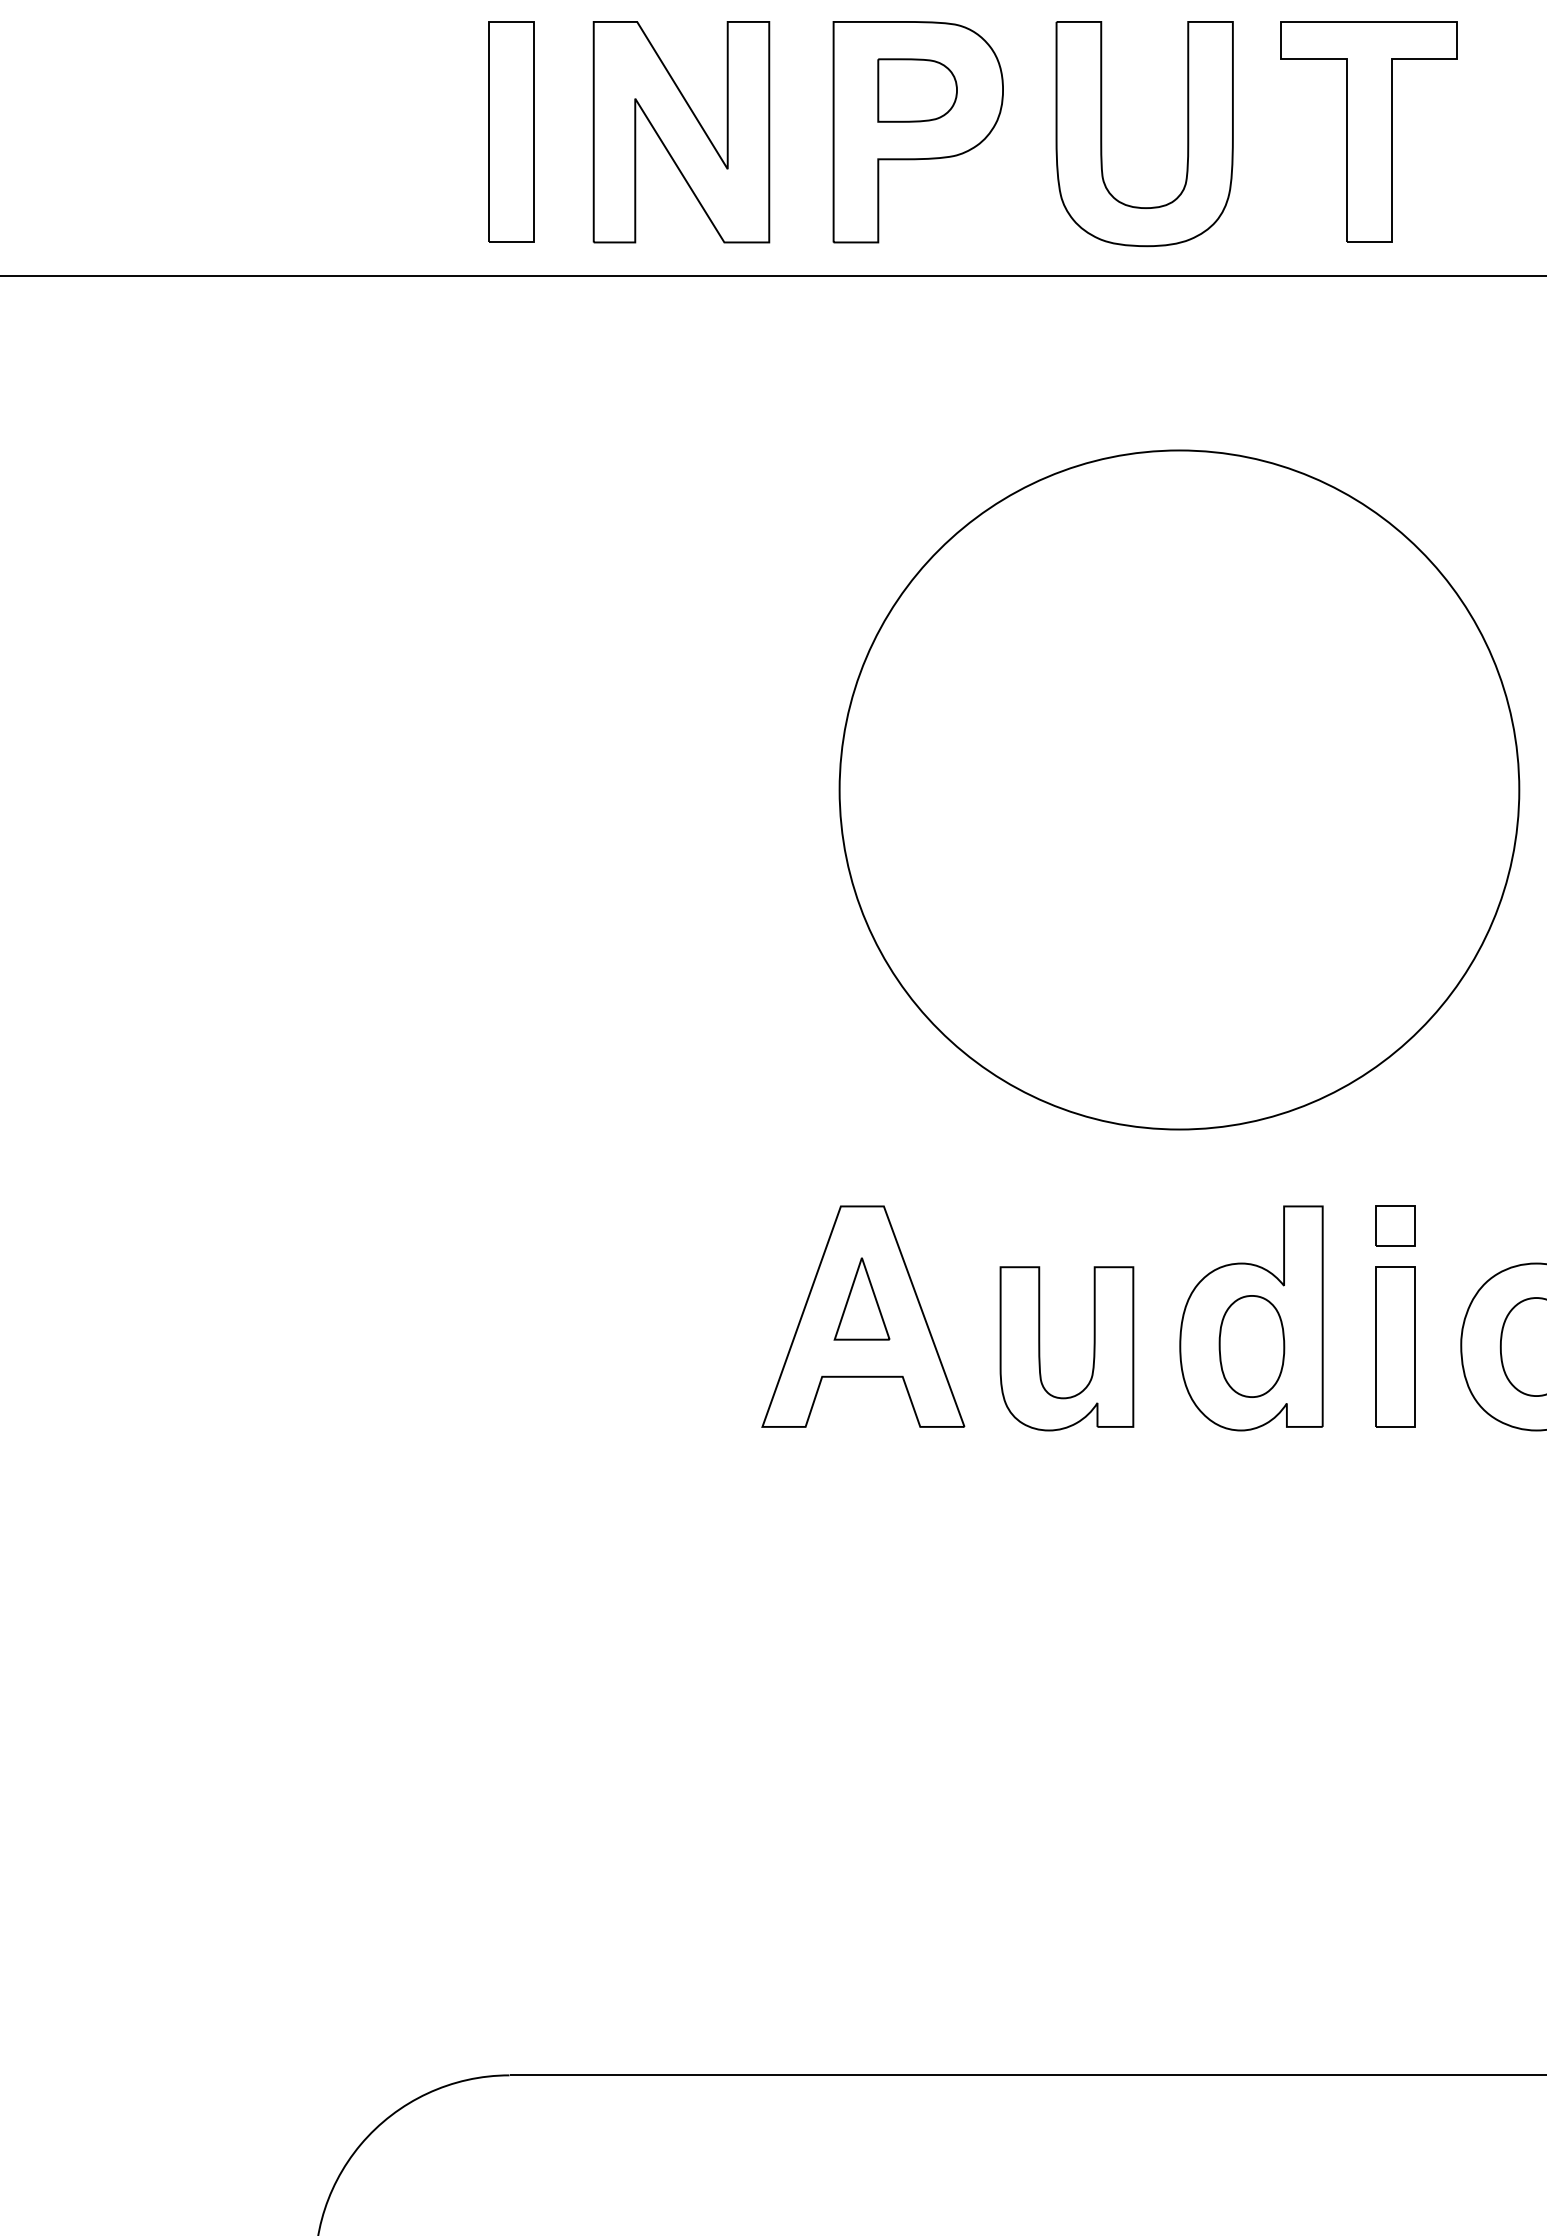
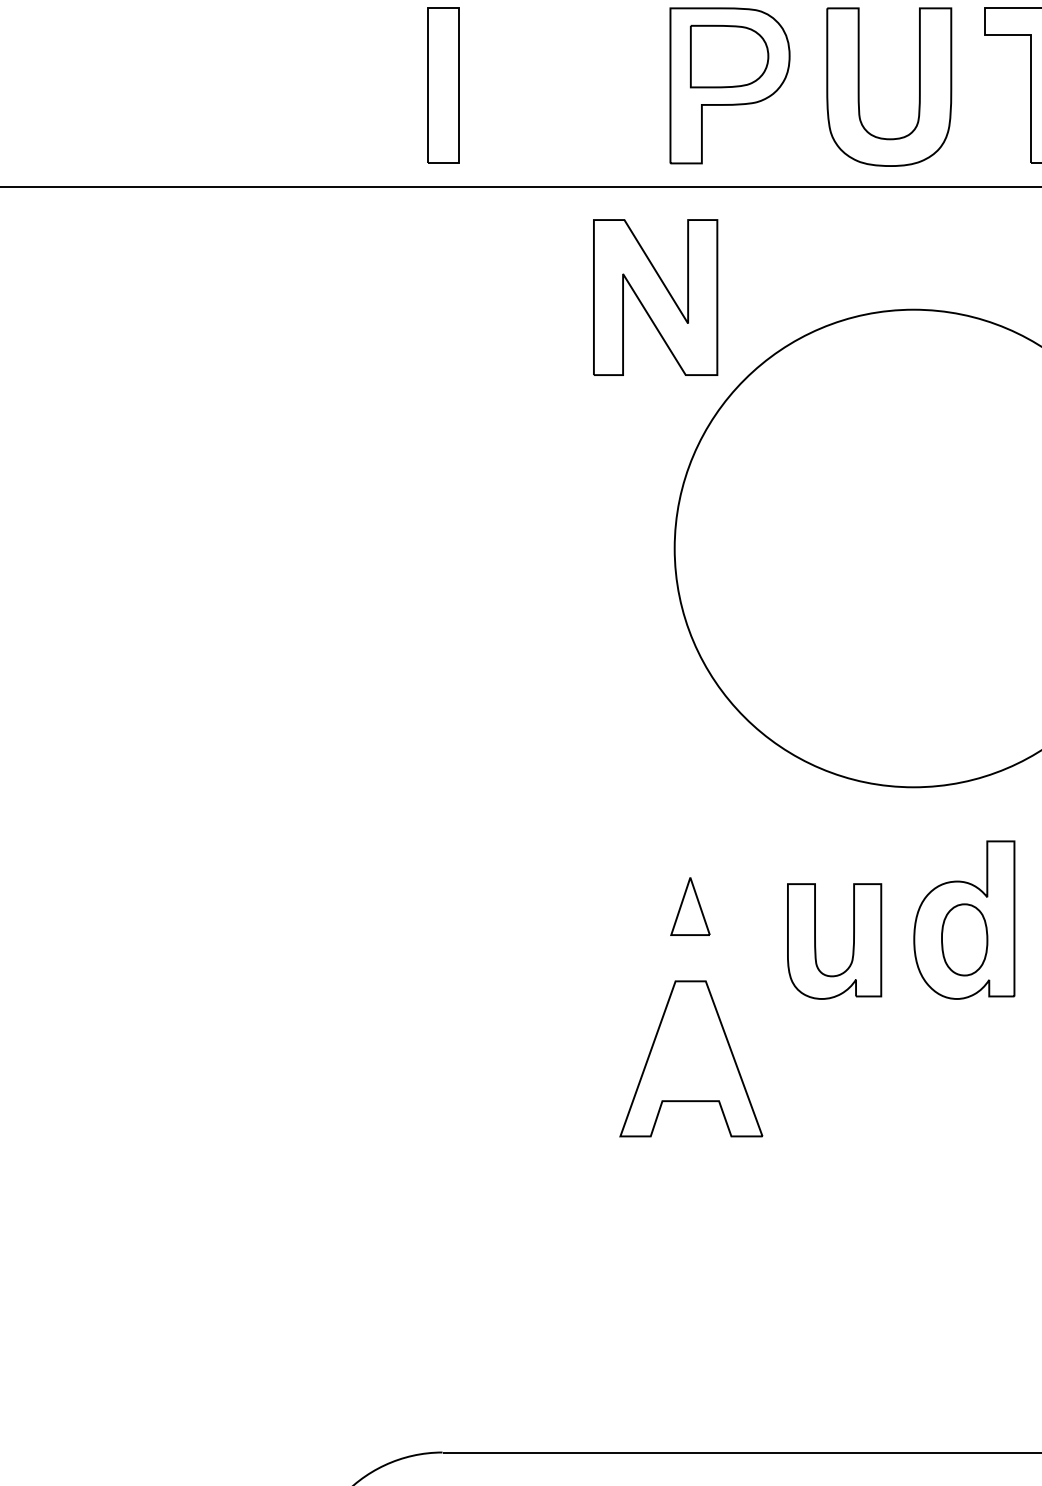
part: (917, 90) -> (729, 56), size x1.4
part: (681, 132) -> (655, 297), moved
part: (863, 1316) -> (691, 1058), moved

